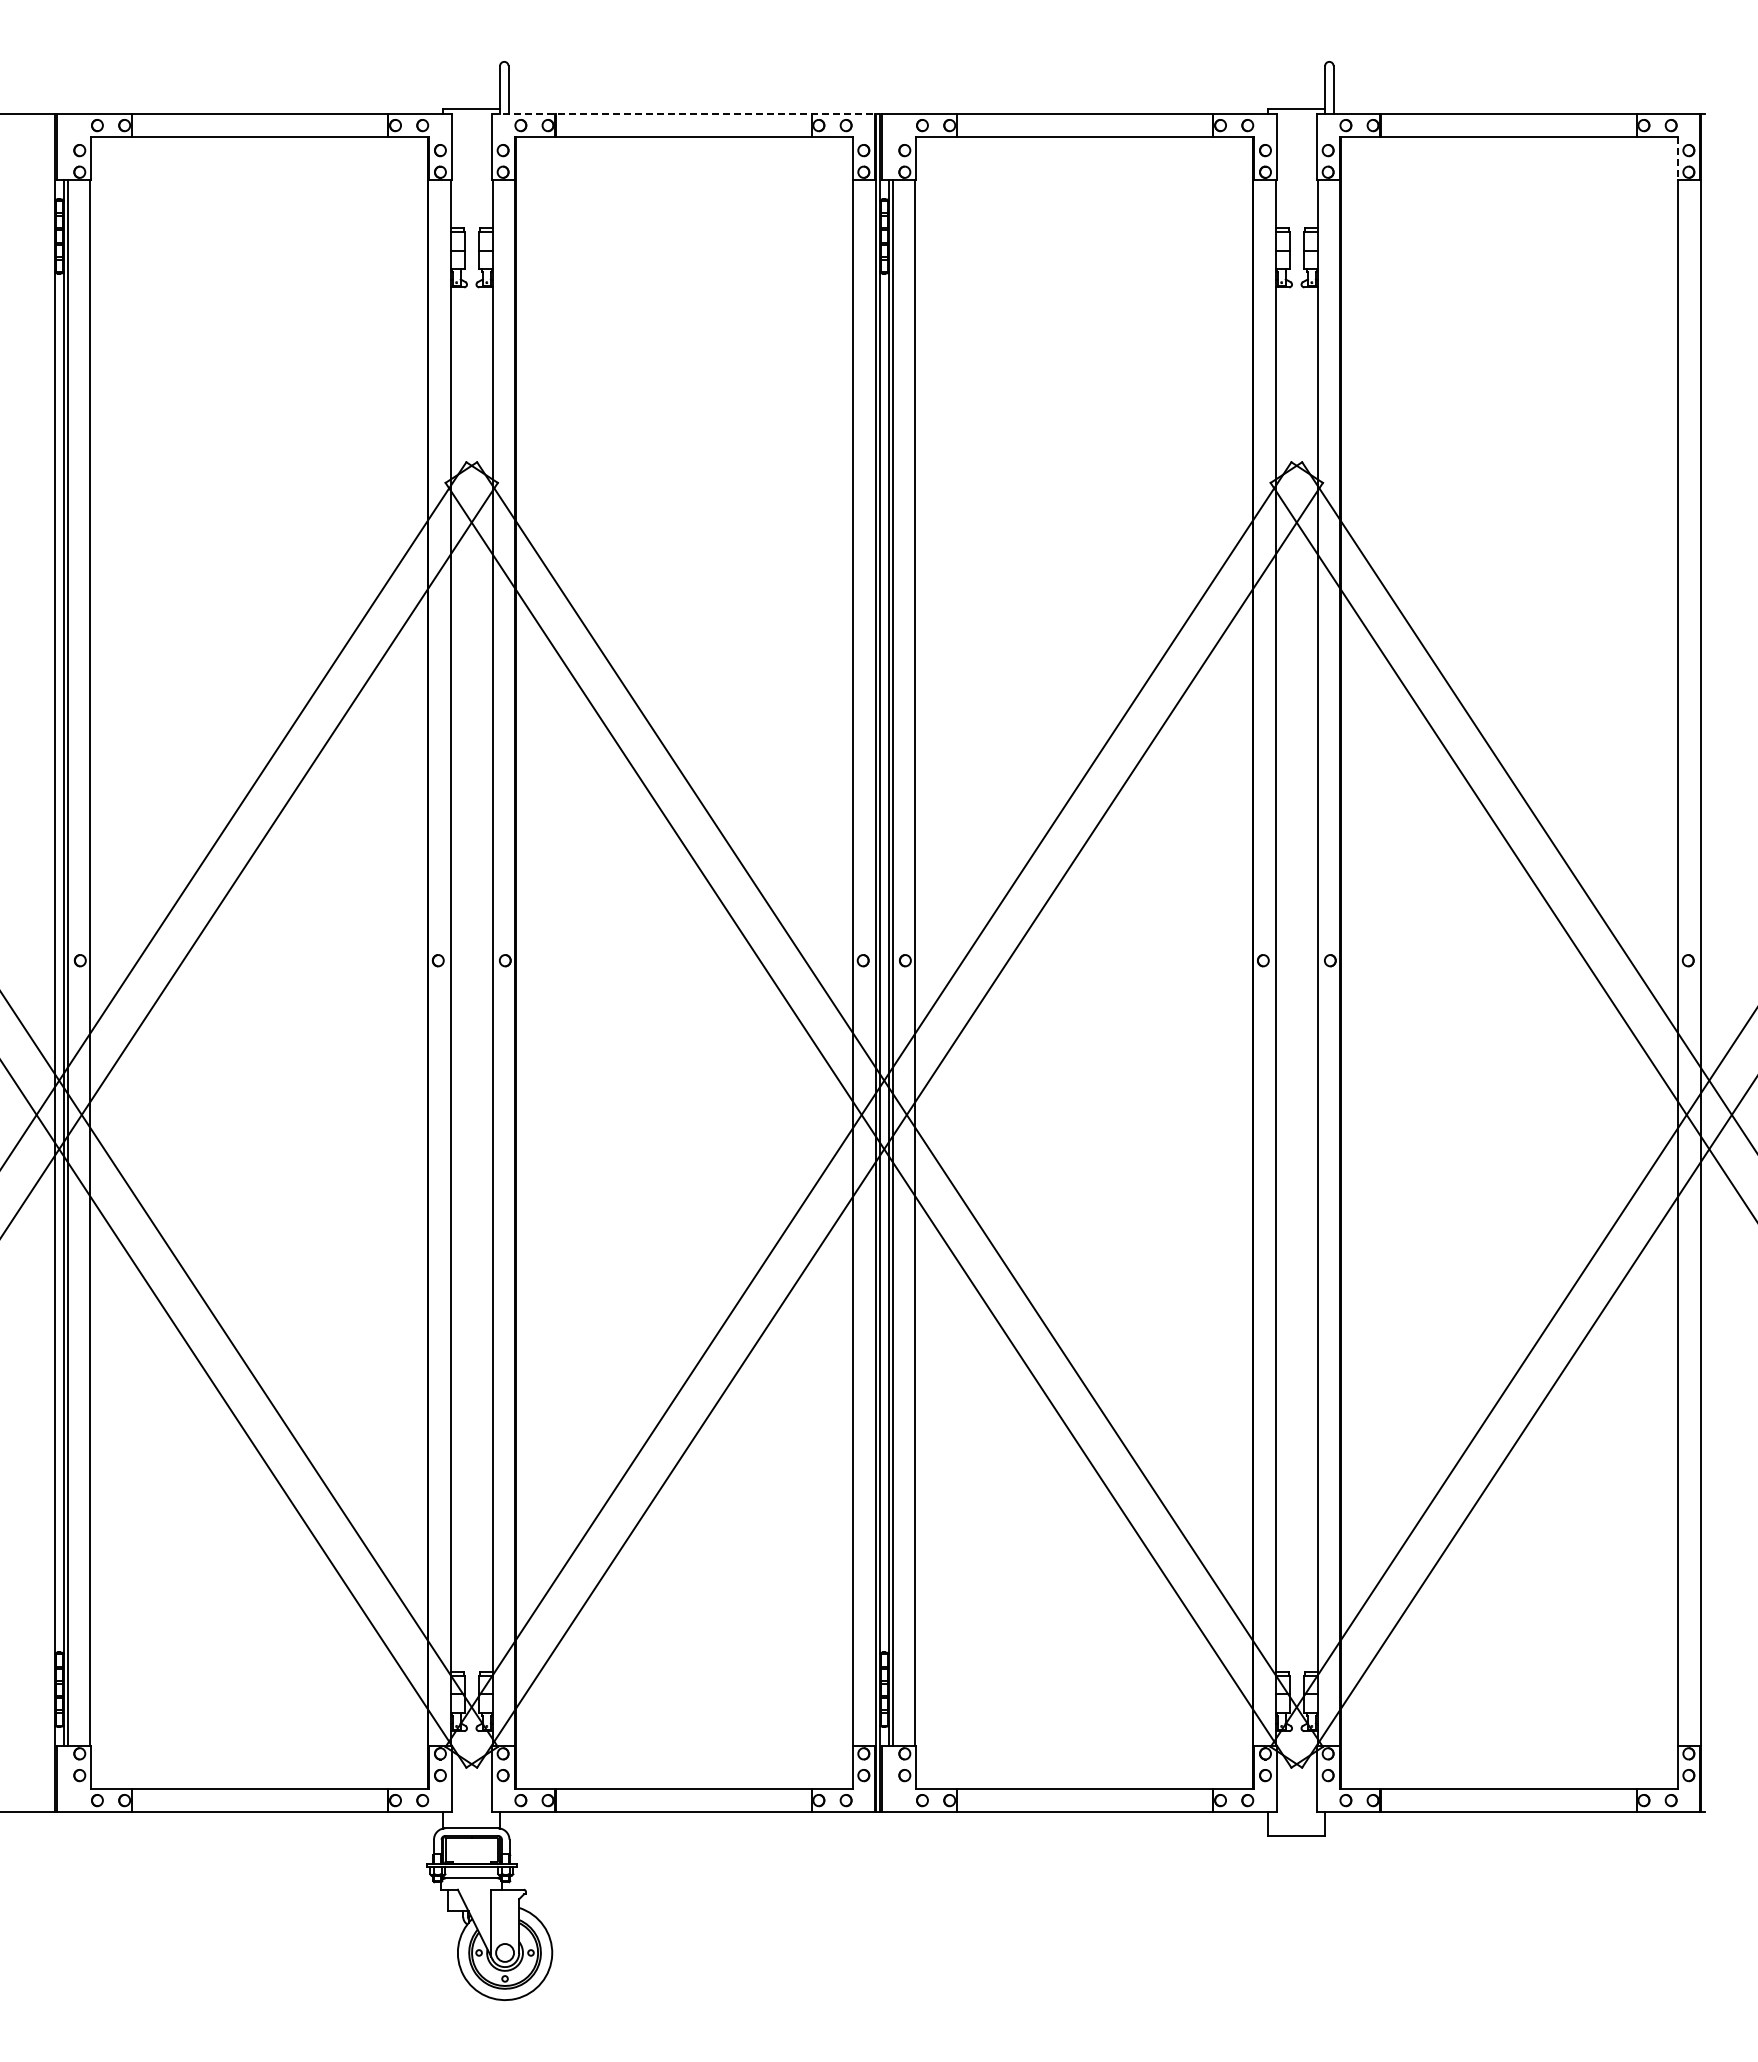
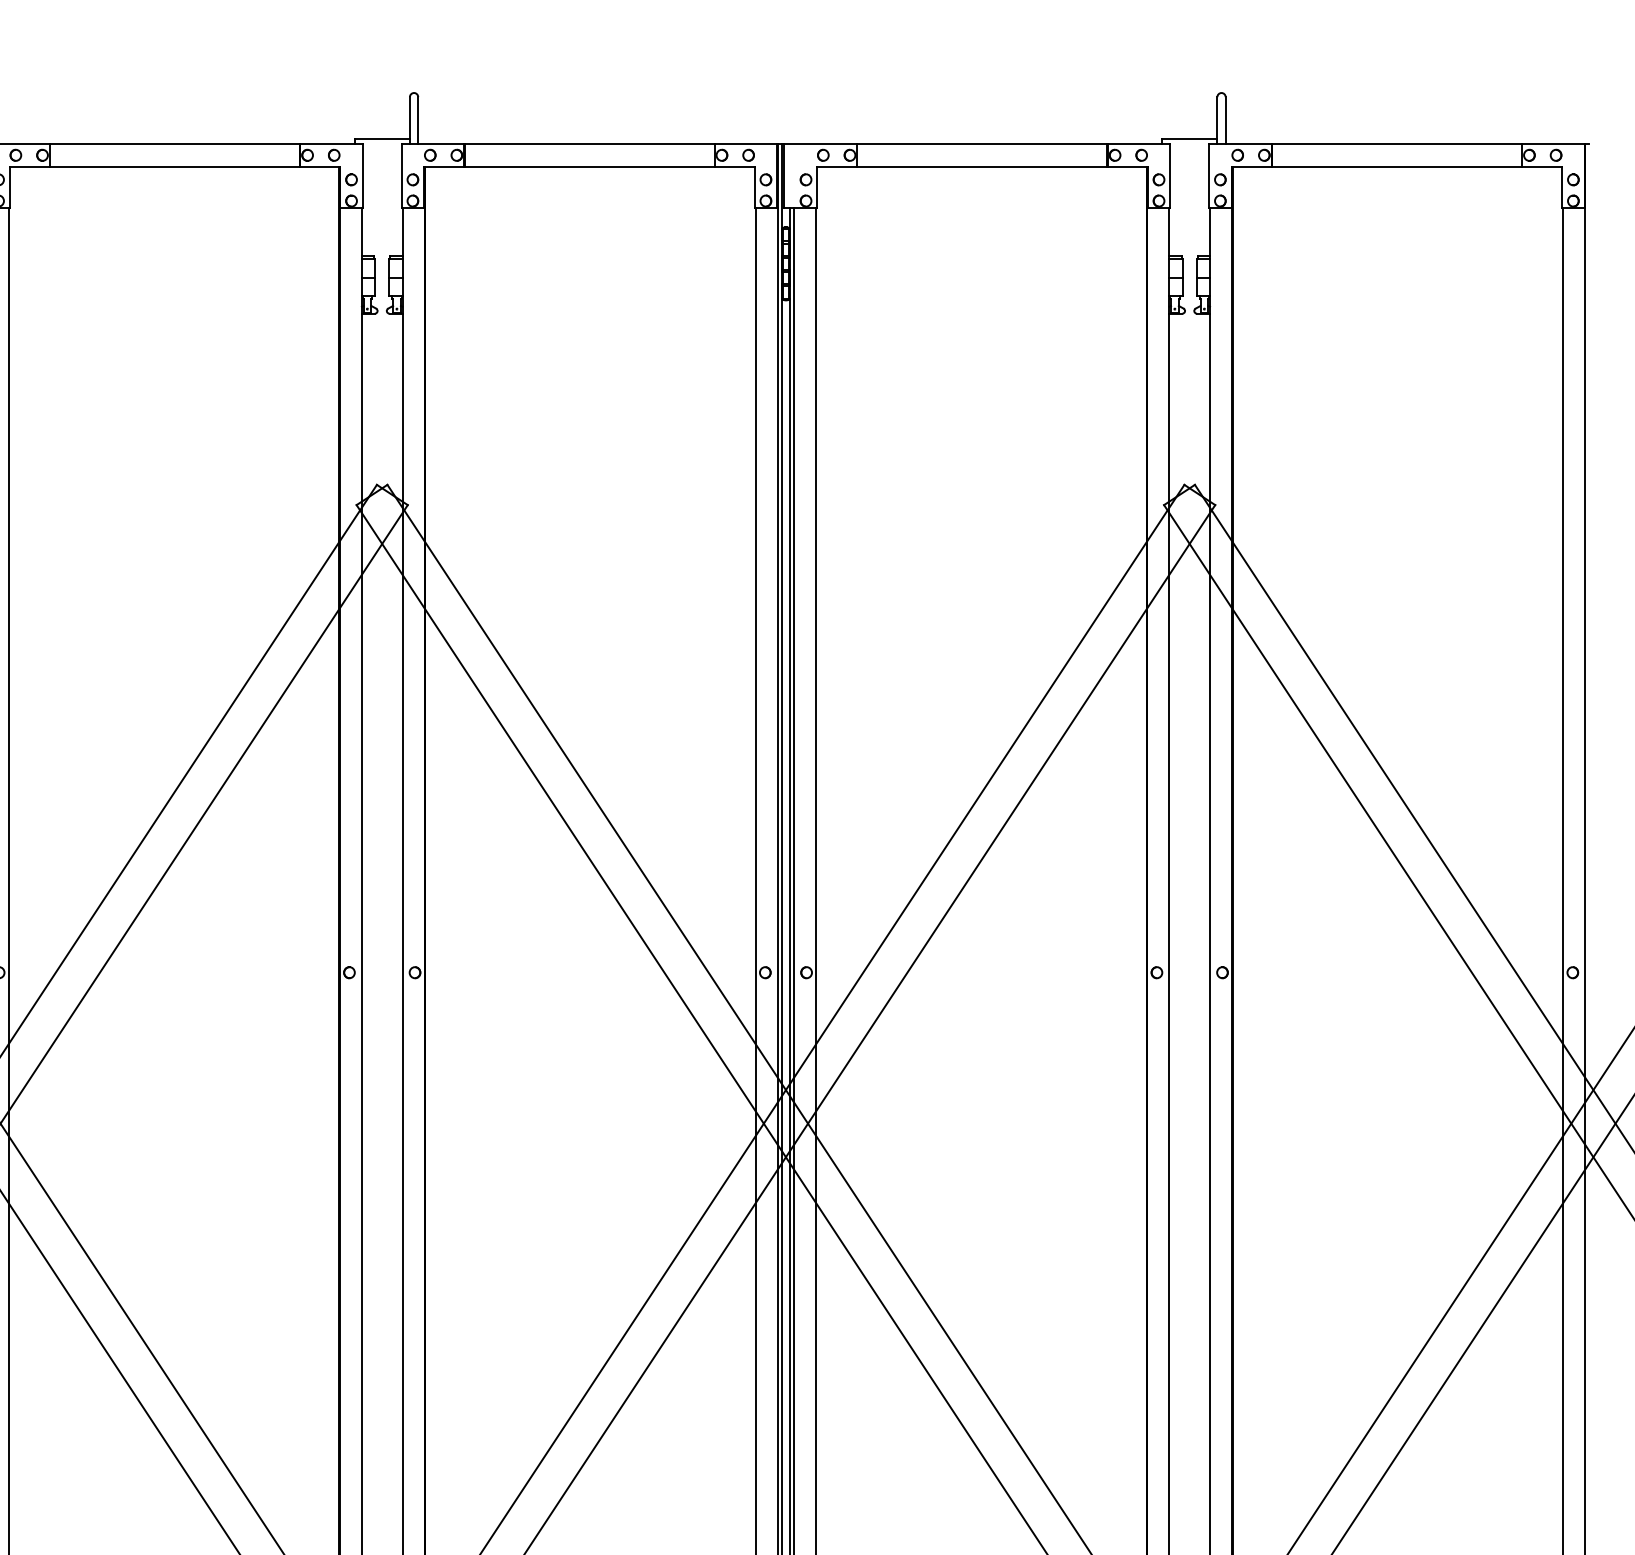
line: (686, 113) -> (592, 143), dashed -> solid
line: (1677, 159) -> (1562, 188), dashed -> solid

